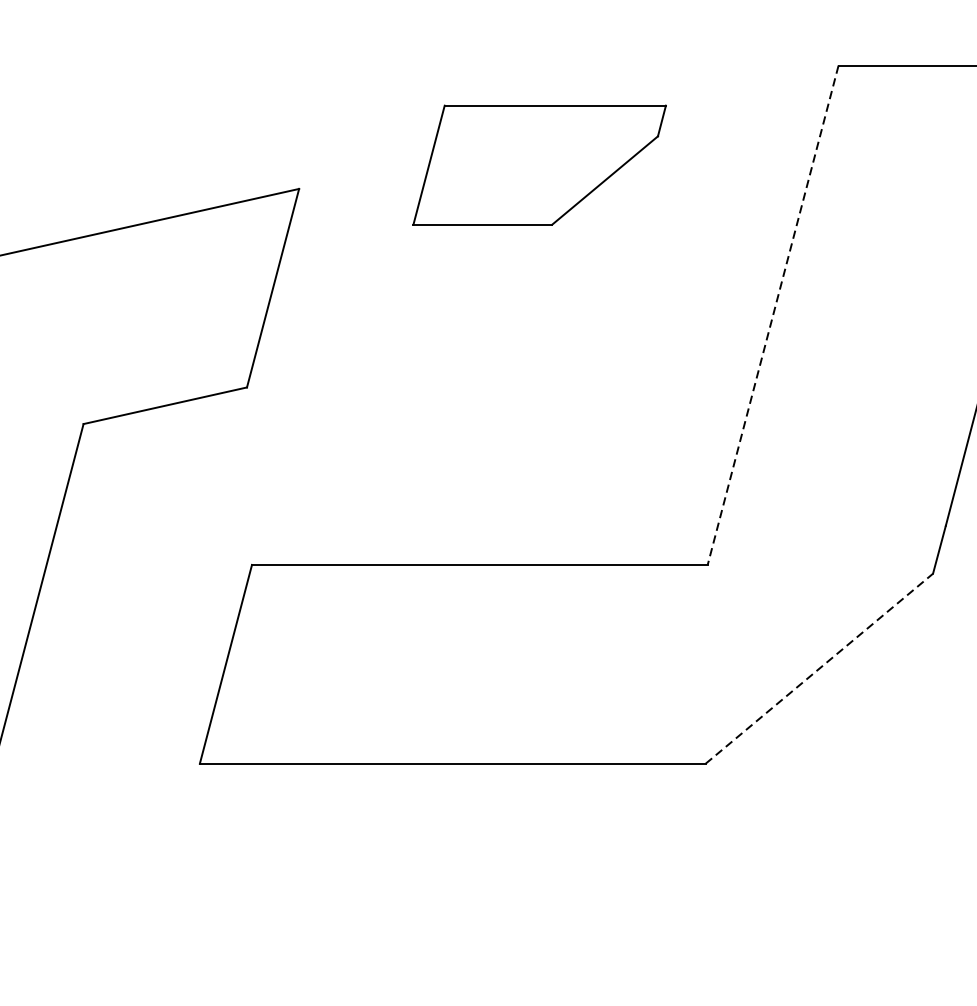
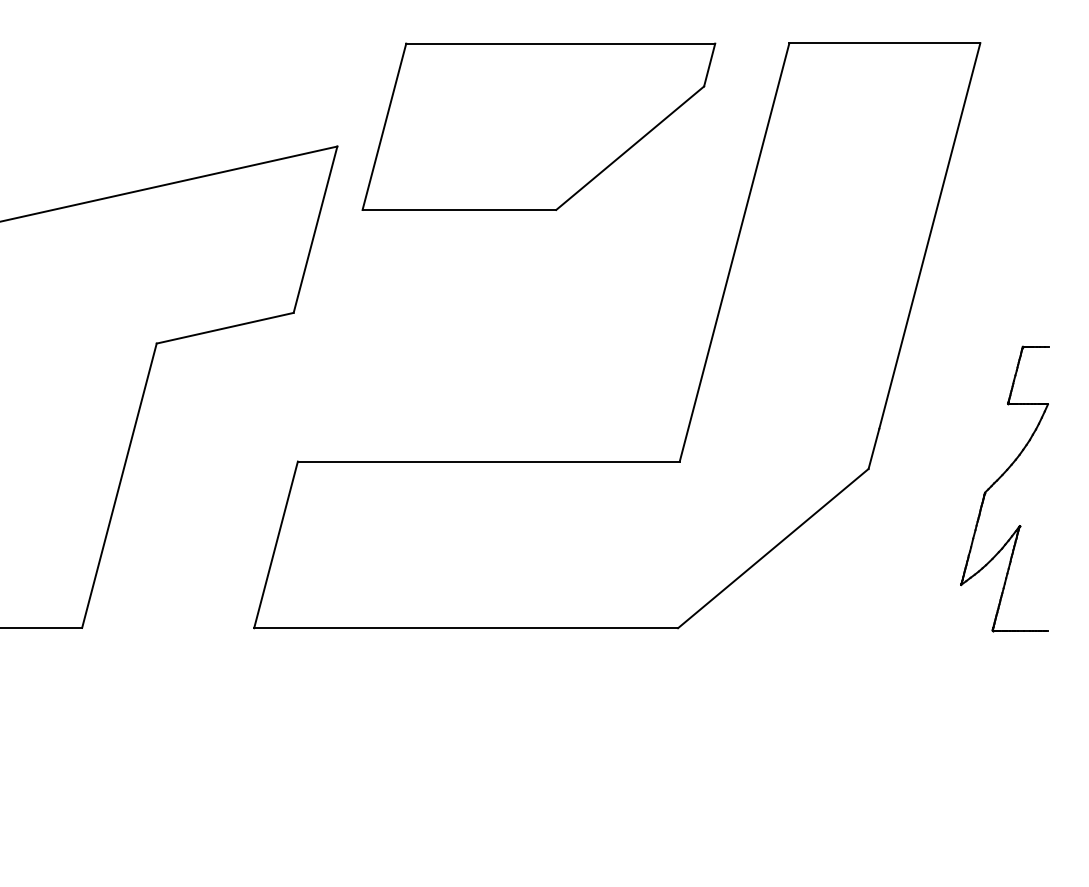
part: (539, 165) -> (538, 126), size x1.67
line: (773, 315) -> (734, 252), dashed -> solid
line: (819, 668) -> (773, 548), dashed -> solid

